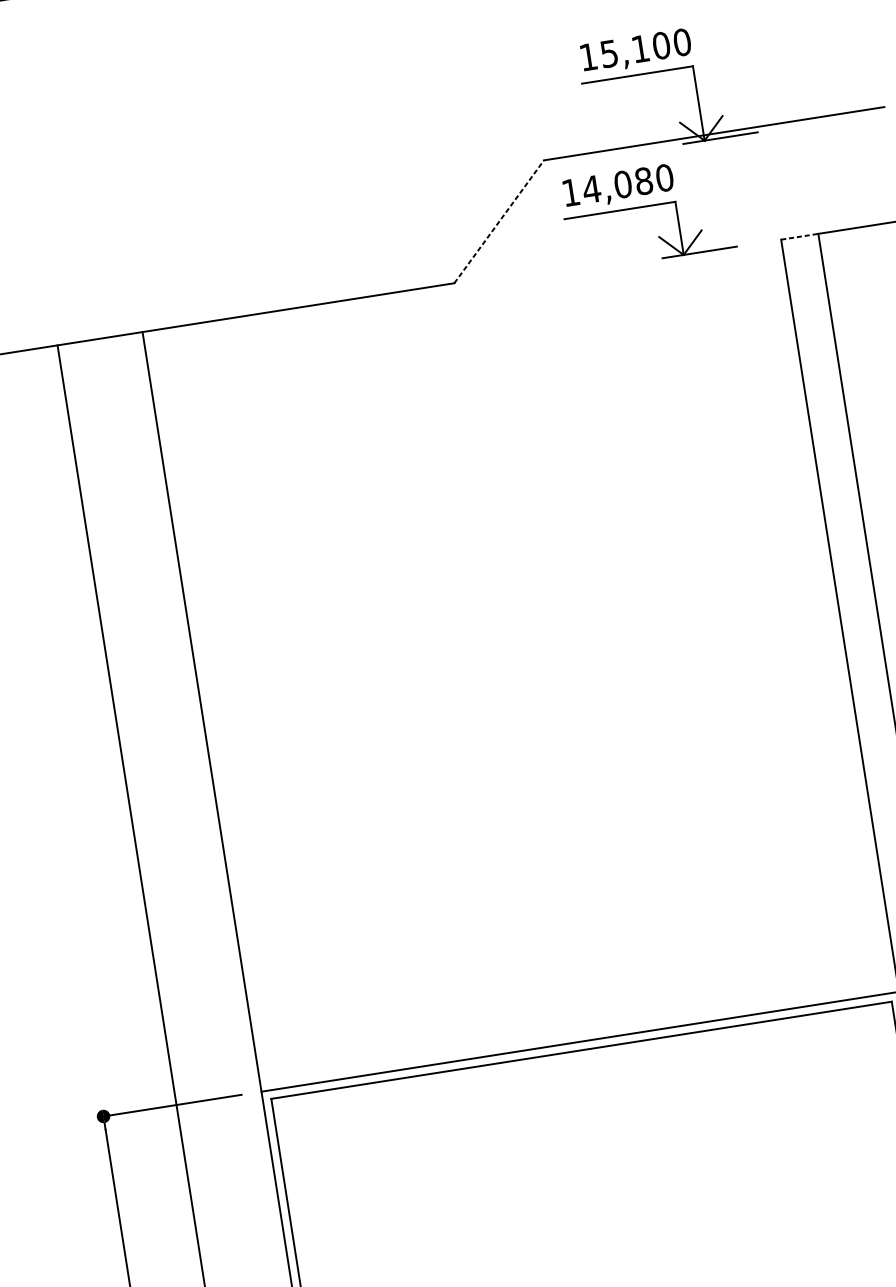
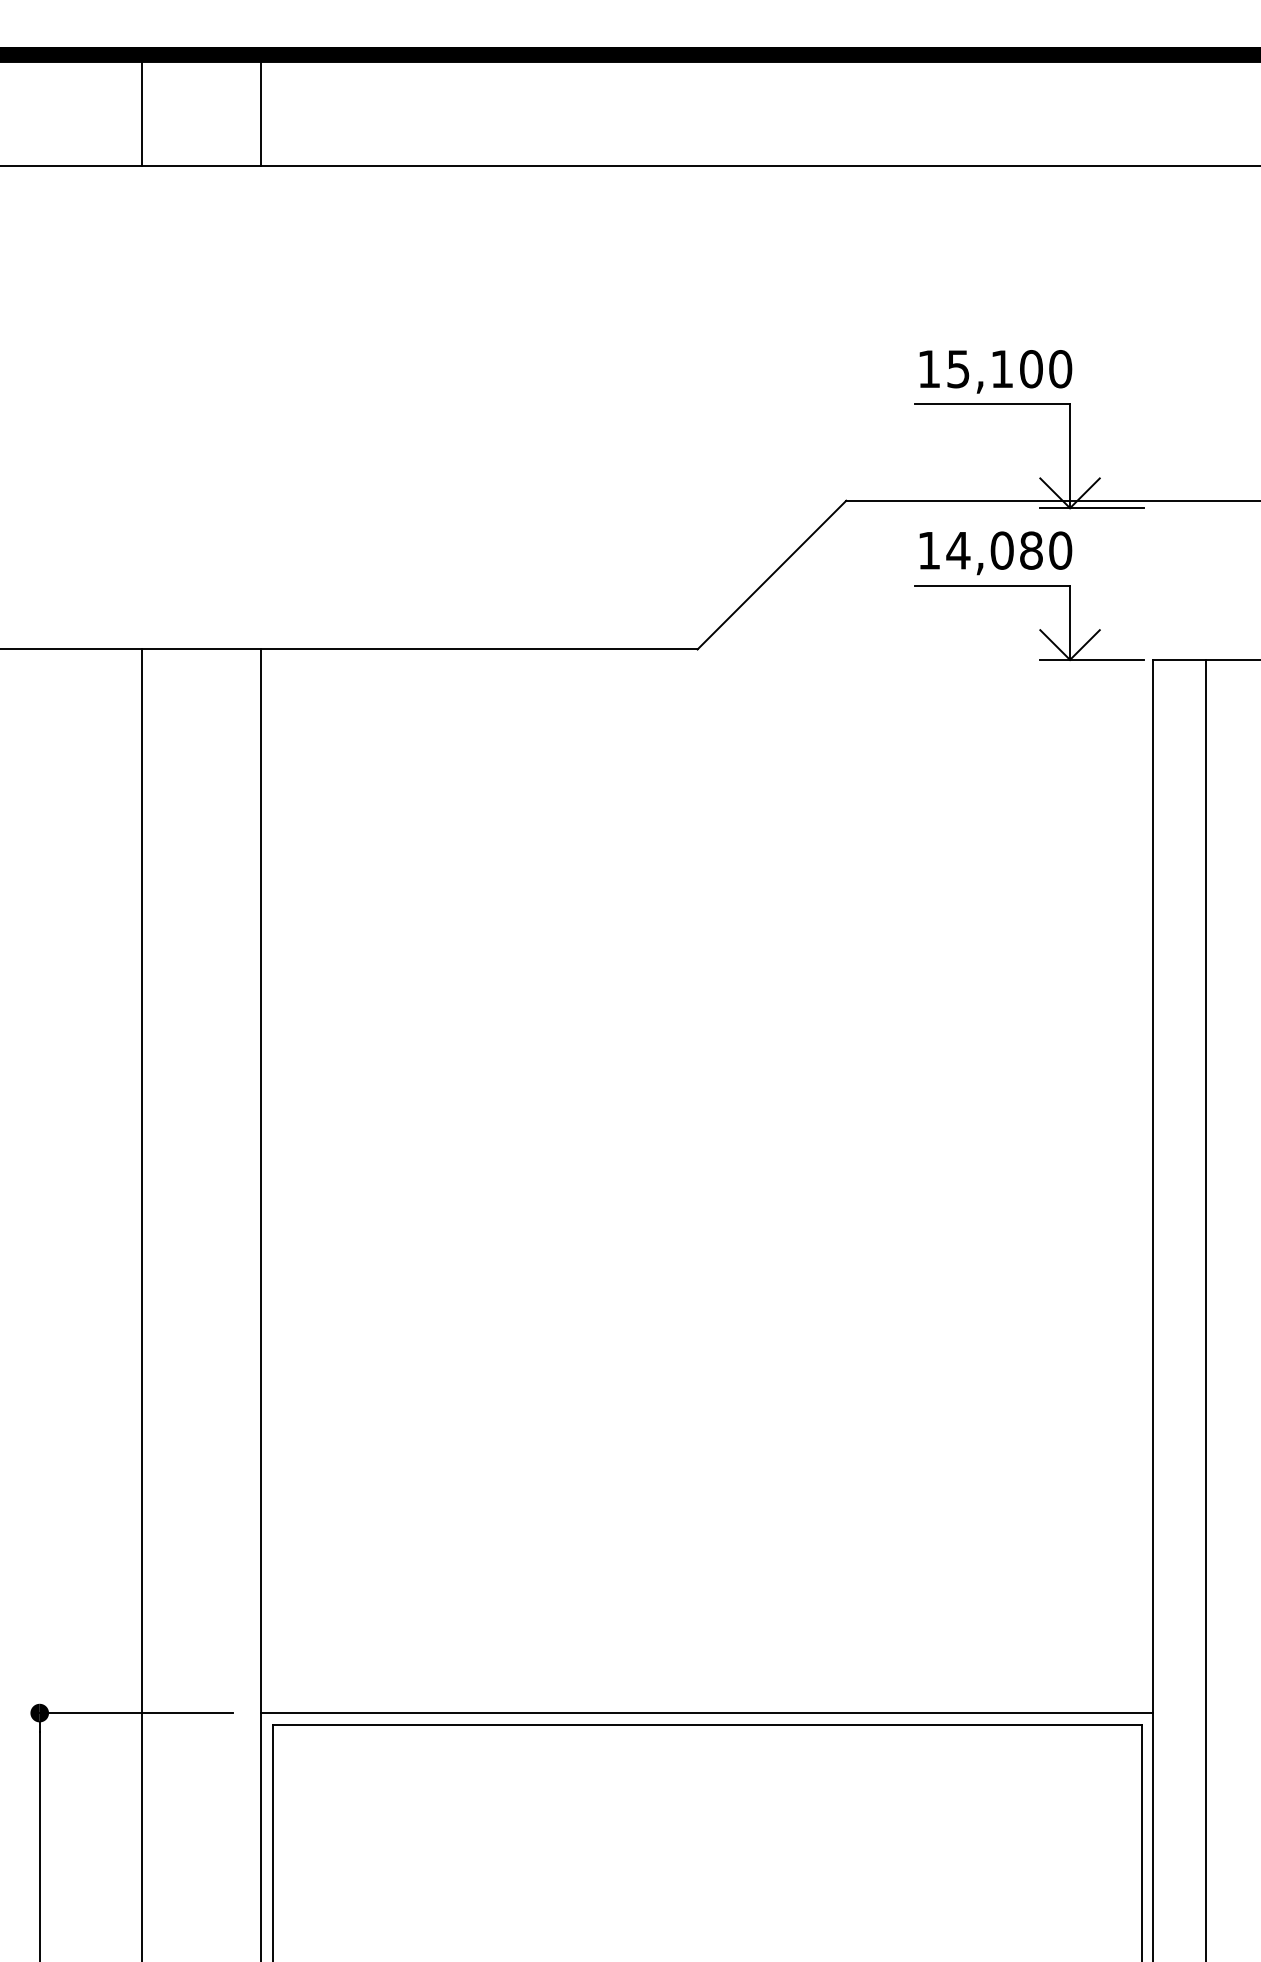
part: (646, 207) -> (1029, 586), moved
line: (499, 221) -> (772, 574), dashed -> solid
line: (799, 236) -> (1179, 659), dashed -> solid

